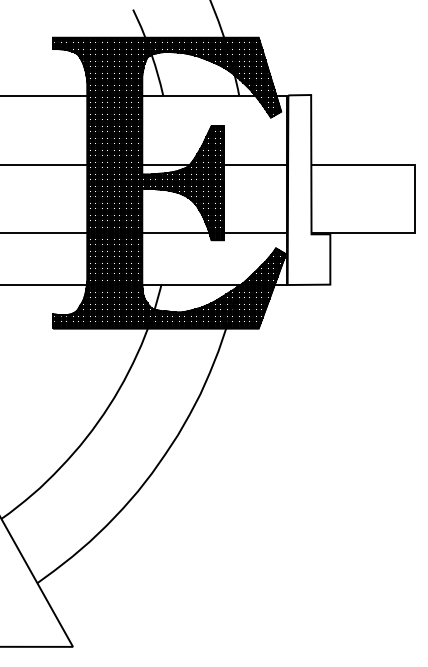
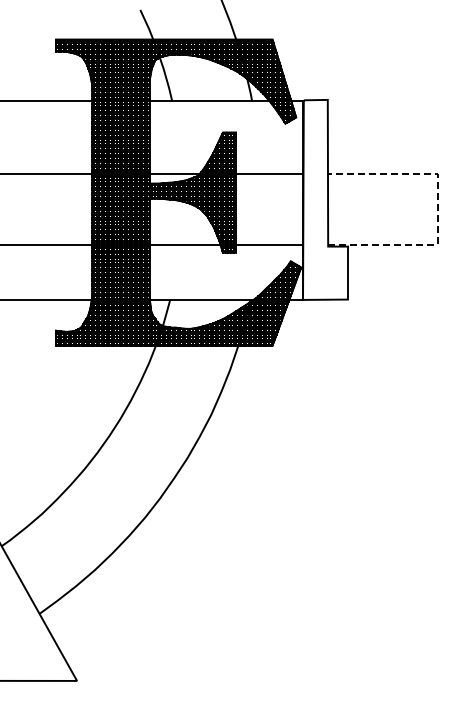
line: (415, 198) -> (437, 208), solid -> dashed

